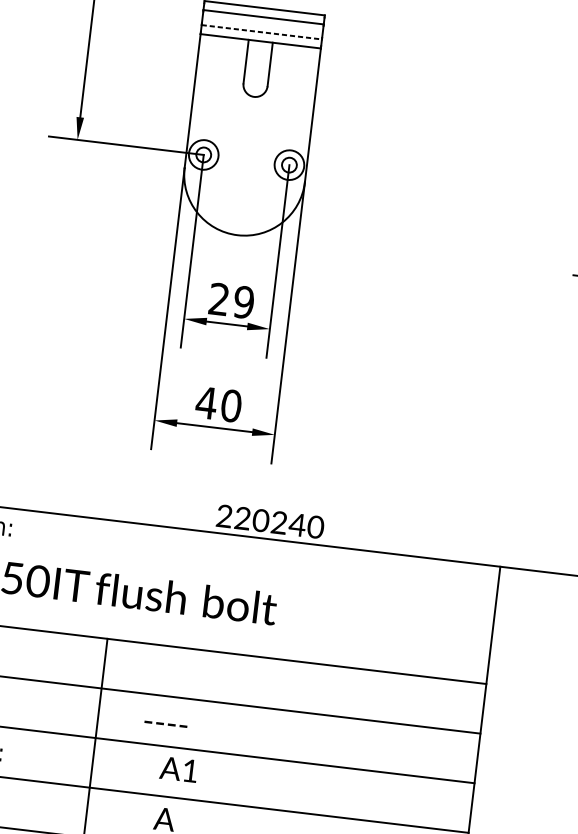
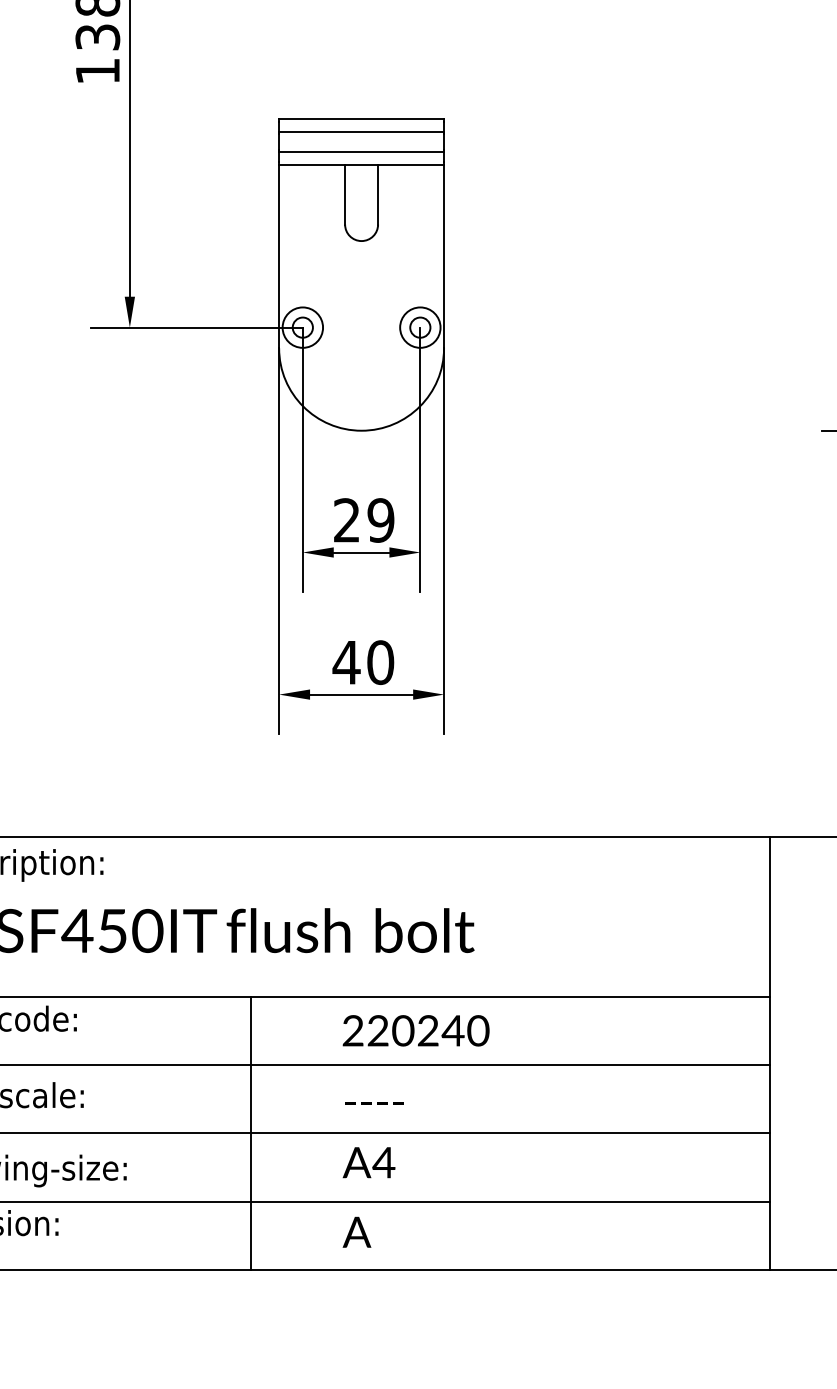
line: (262, 32) -> (362, 152), dashed -> solid
text: (270, 521) -> (415, 1030), moved
text: (165, 724) -> (374, 1103), moved
text: (189, 770) -> (383, 1162), A1 -> A4

